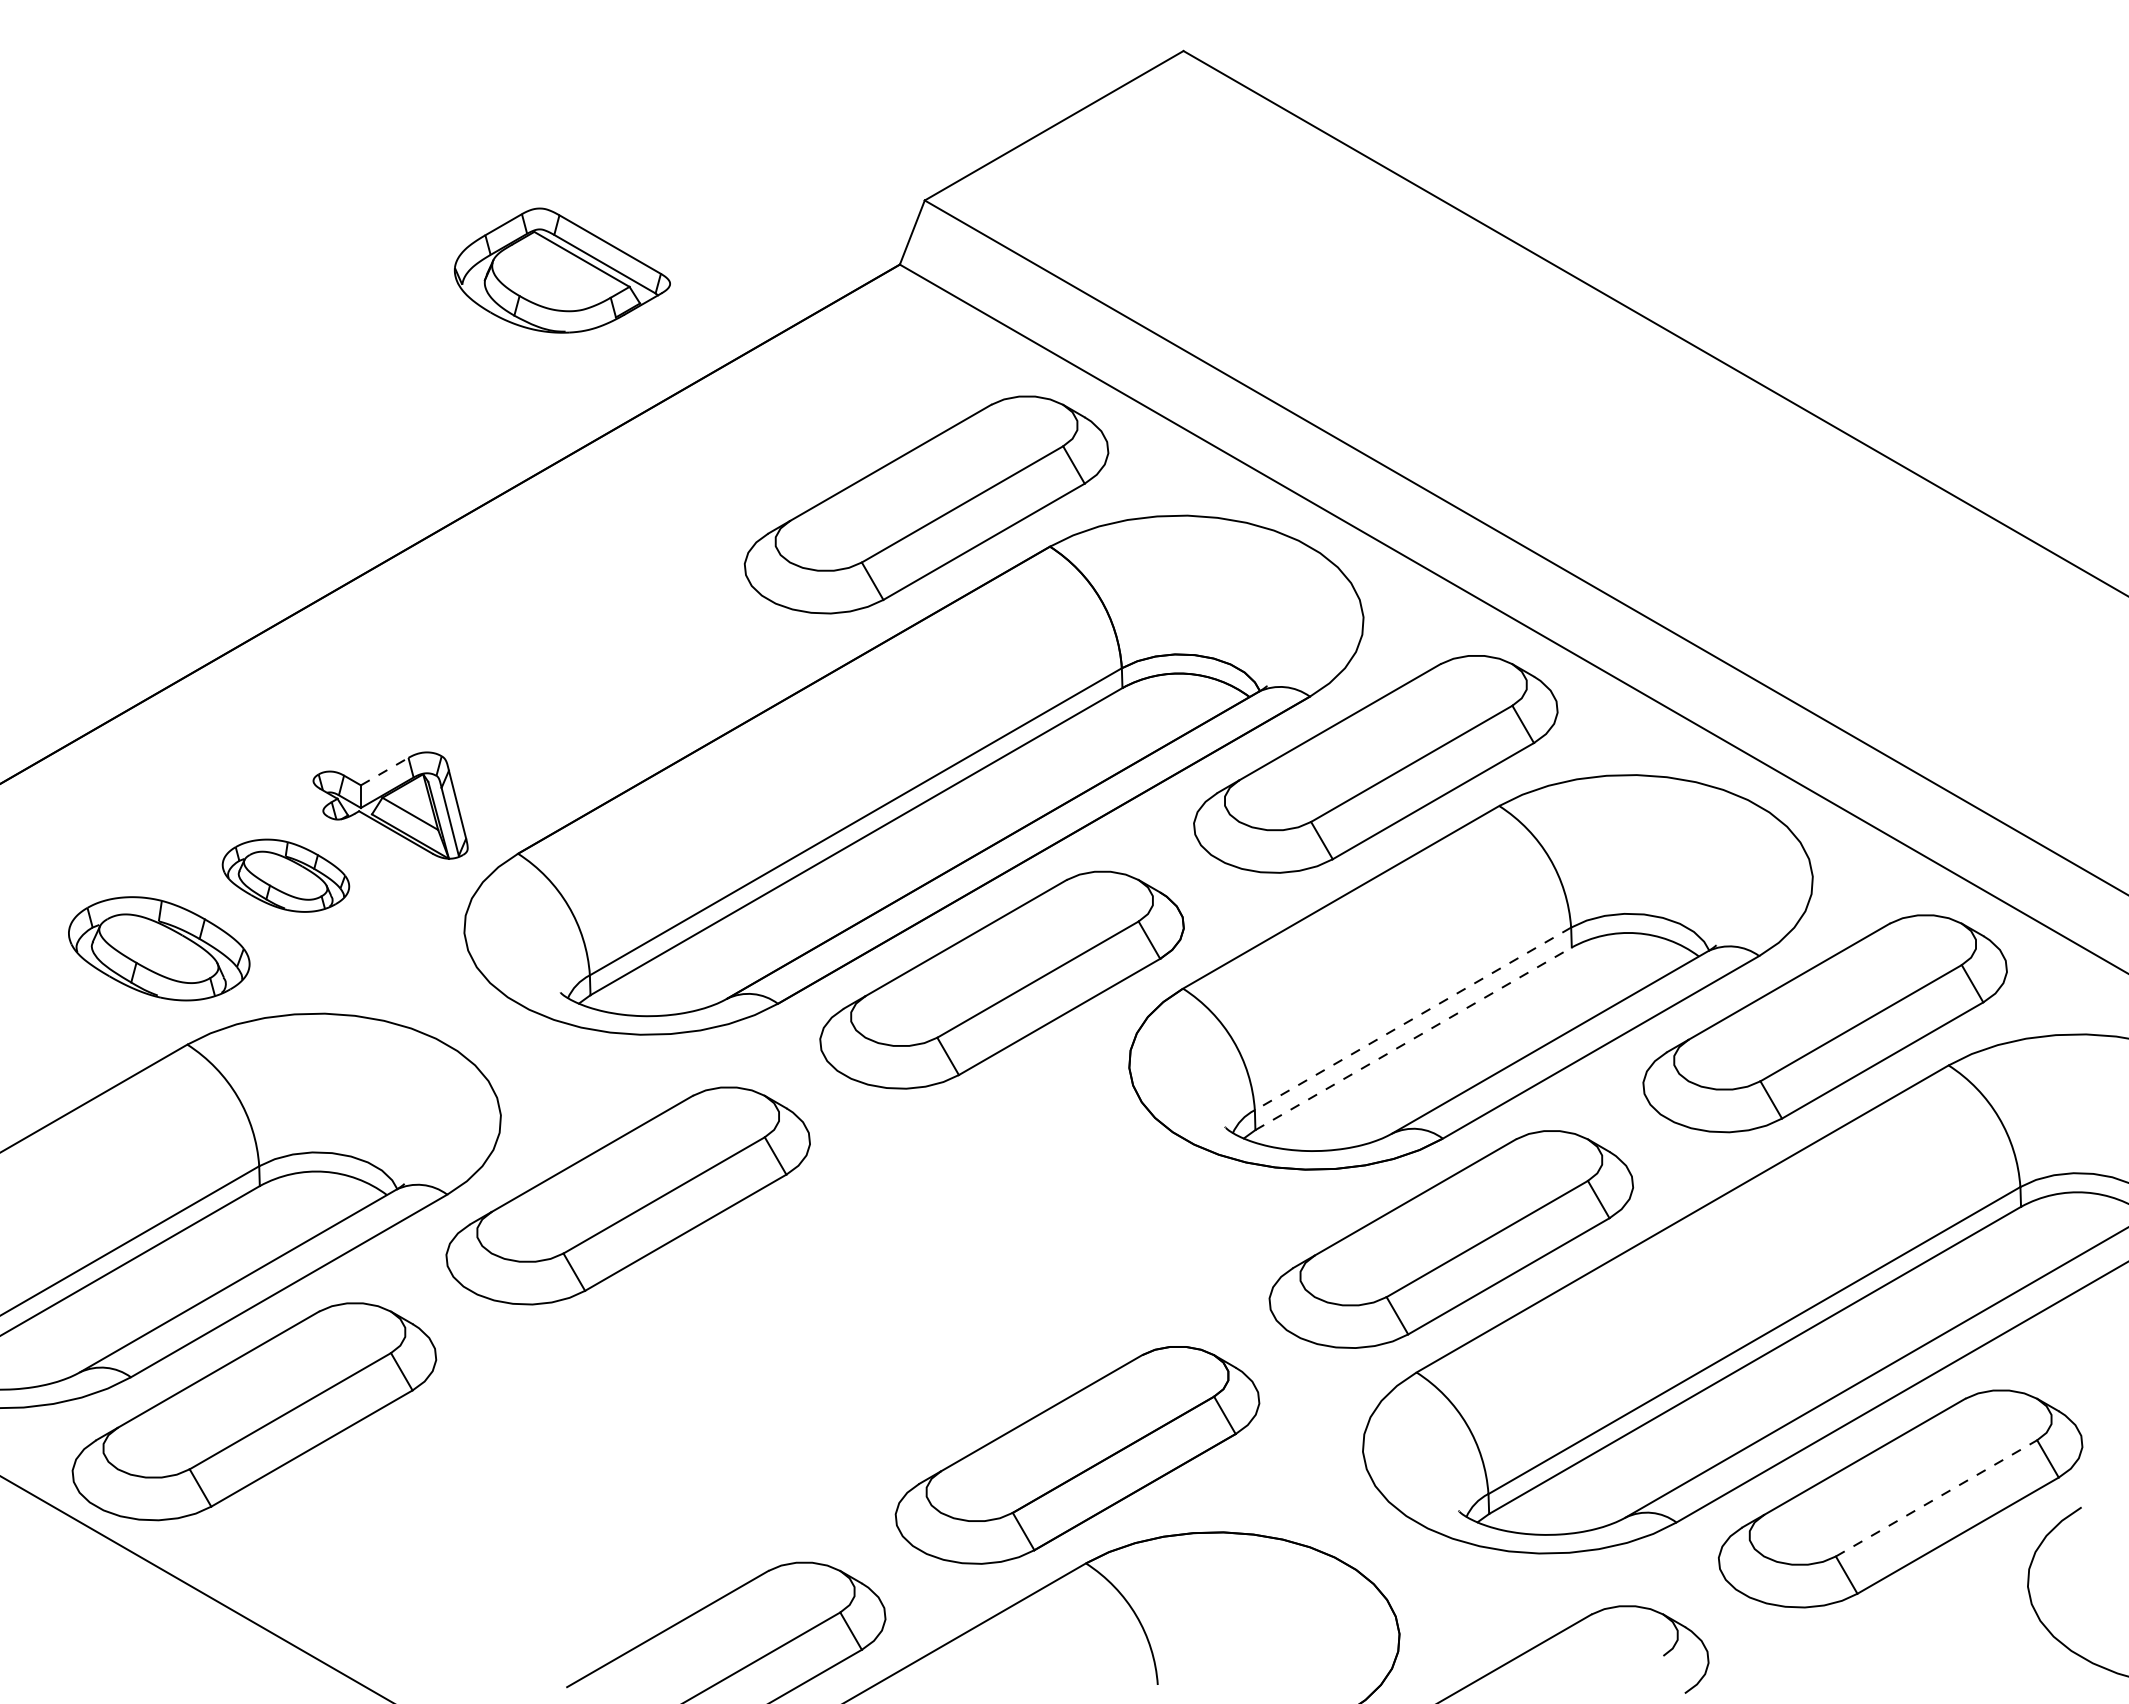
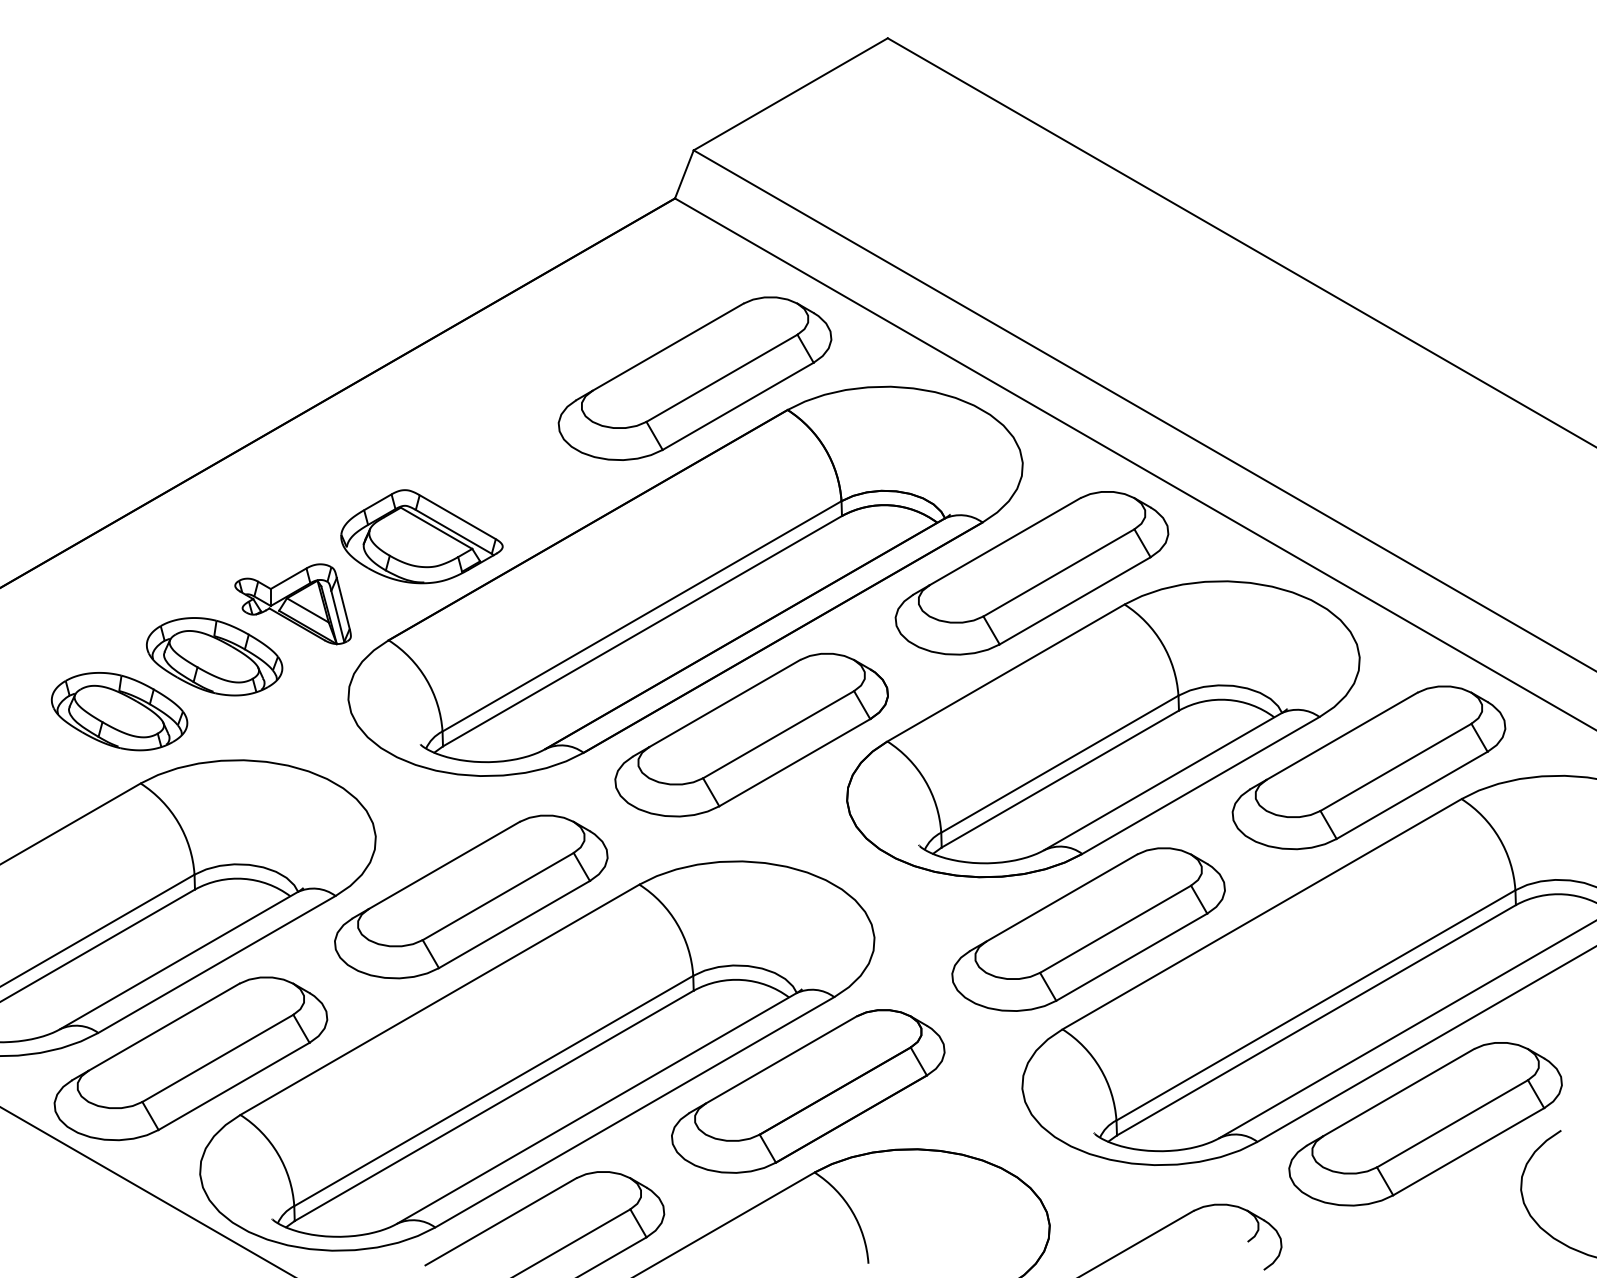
part: (562, 270) -> (422, 536), moved
line: (385, 771) -> (289, 578), dashed -> solid
part: (285, 875) -> (214, 656), size x1.43
line: (1413, 1018) -> (1060, 763), dashed -> solid
line: (1413, 1038) -> (1060, 778), dashed -> solid
part: (715, 1407) -> (536, 1055), added
line: (1936, 1498) -> (1452, 1123), dashed -> solid

